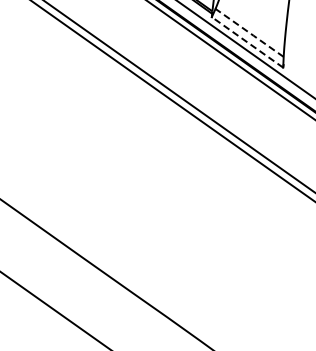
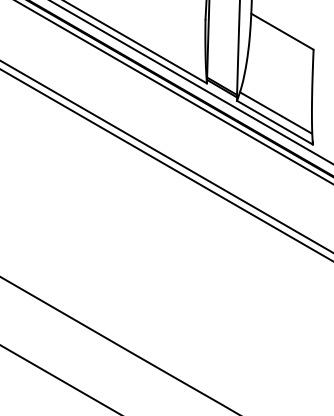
line: (249, 33) -> (276, 113), dashed -> solid
line: (247, 42) -> (274, 122), dashed -> solid

